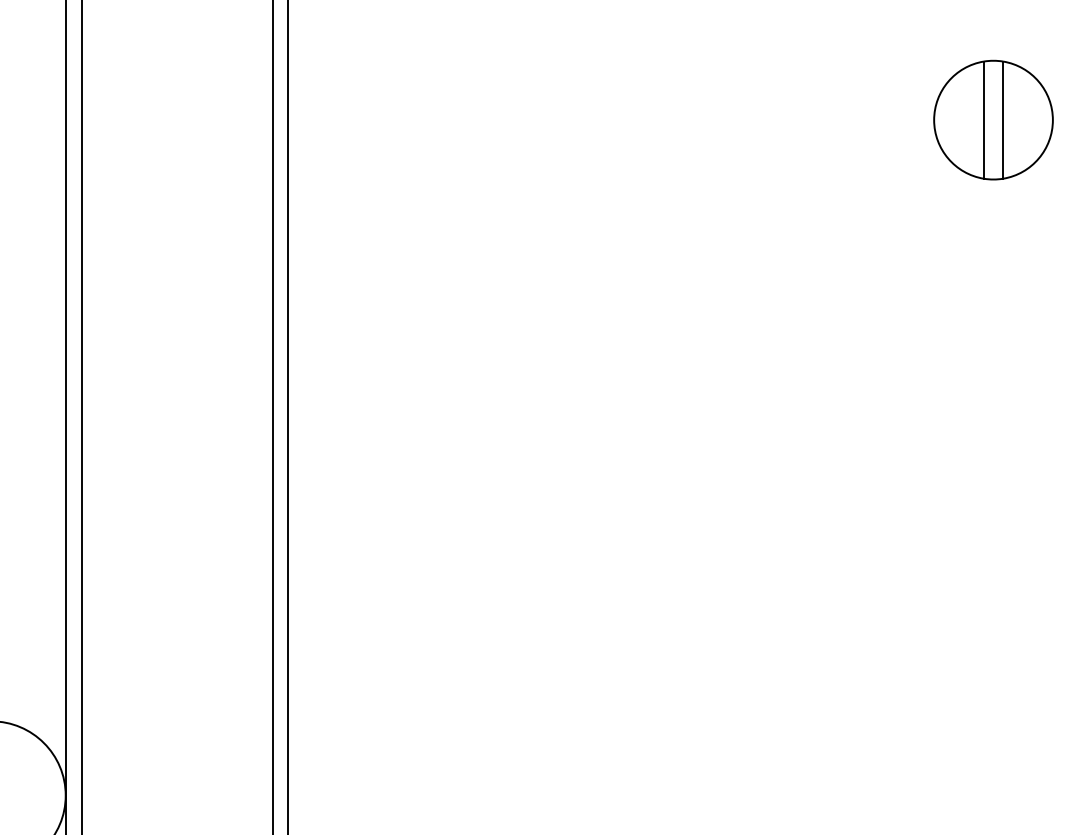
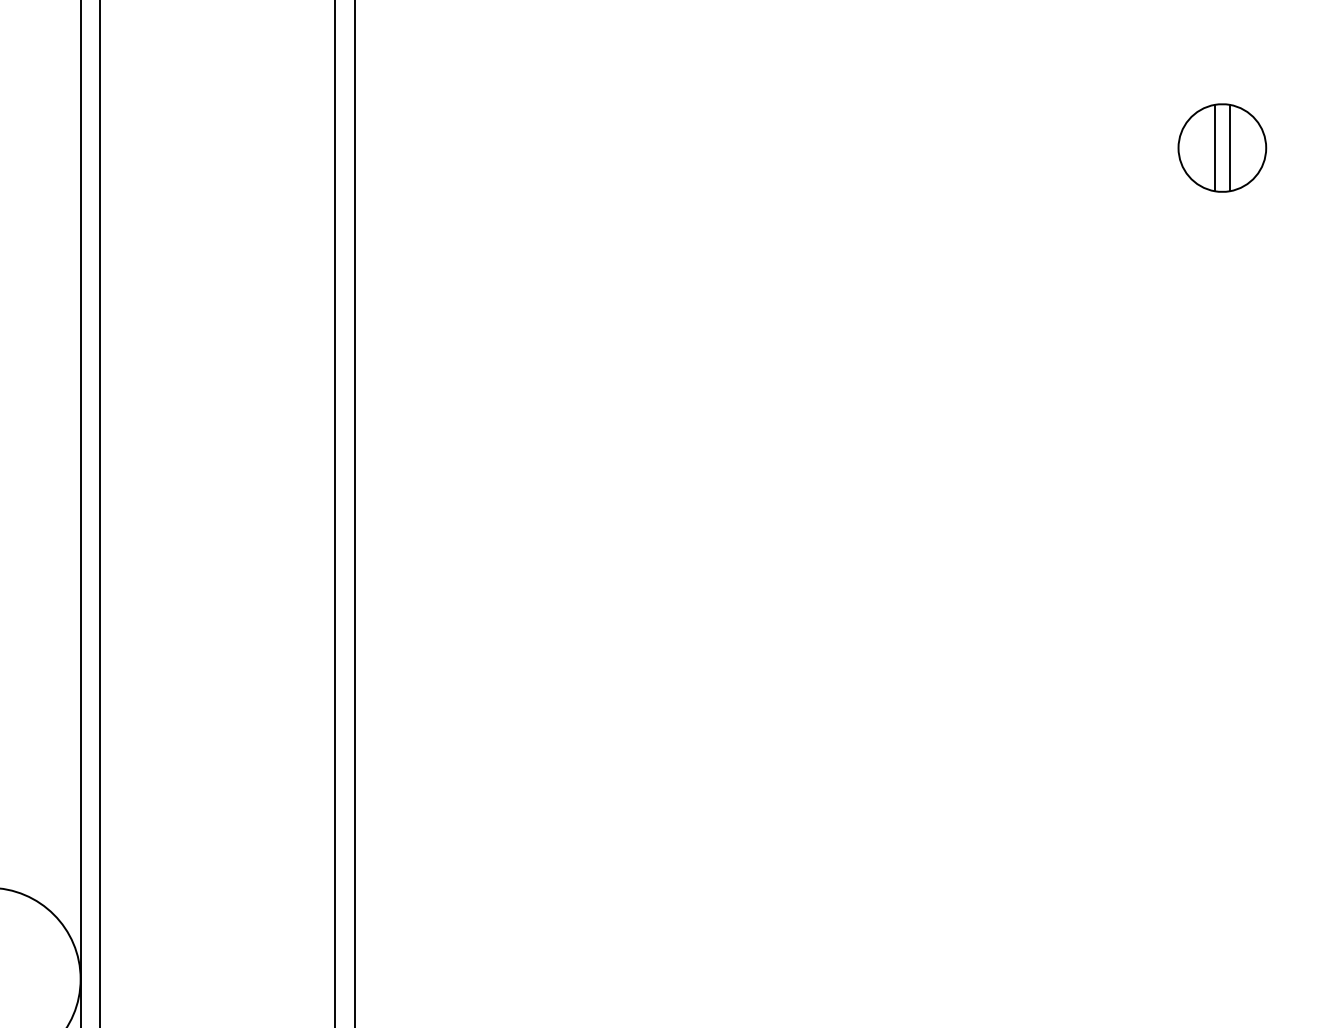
part: (993, 119) -> (1222, 147), size x0.6

